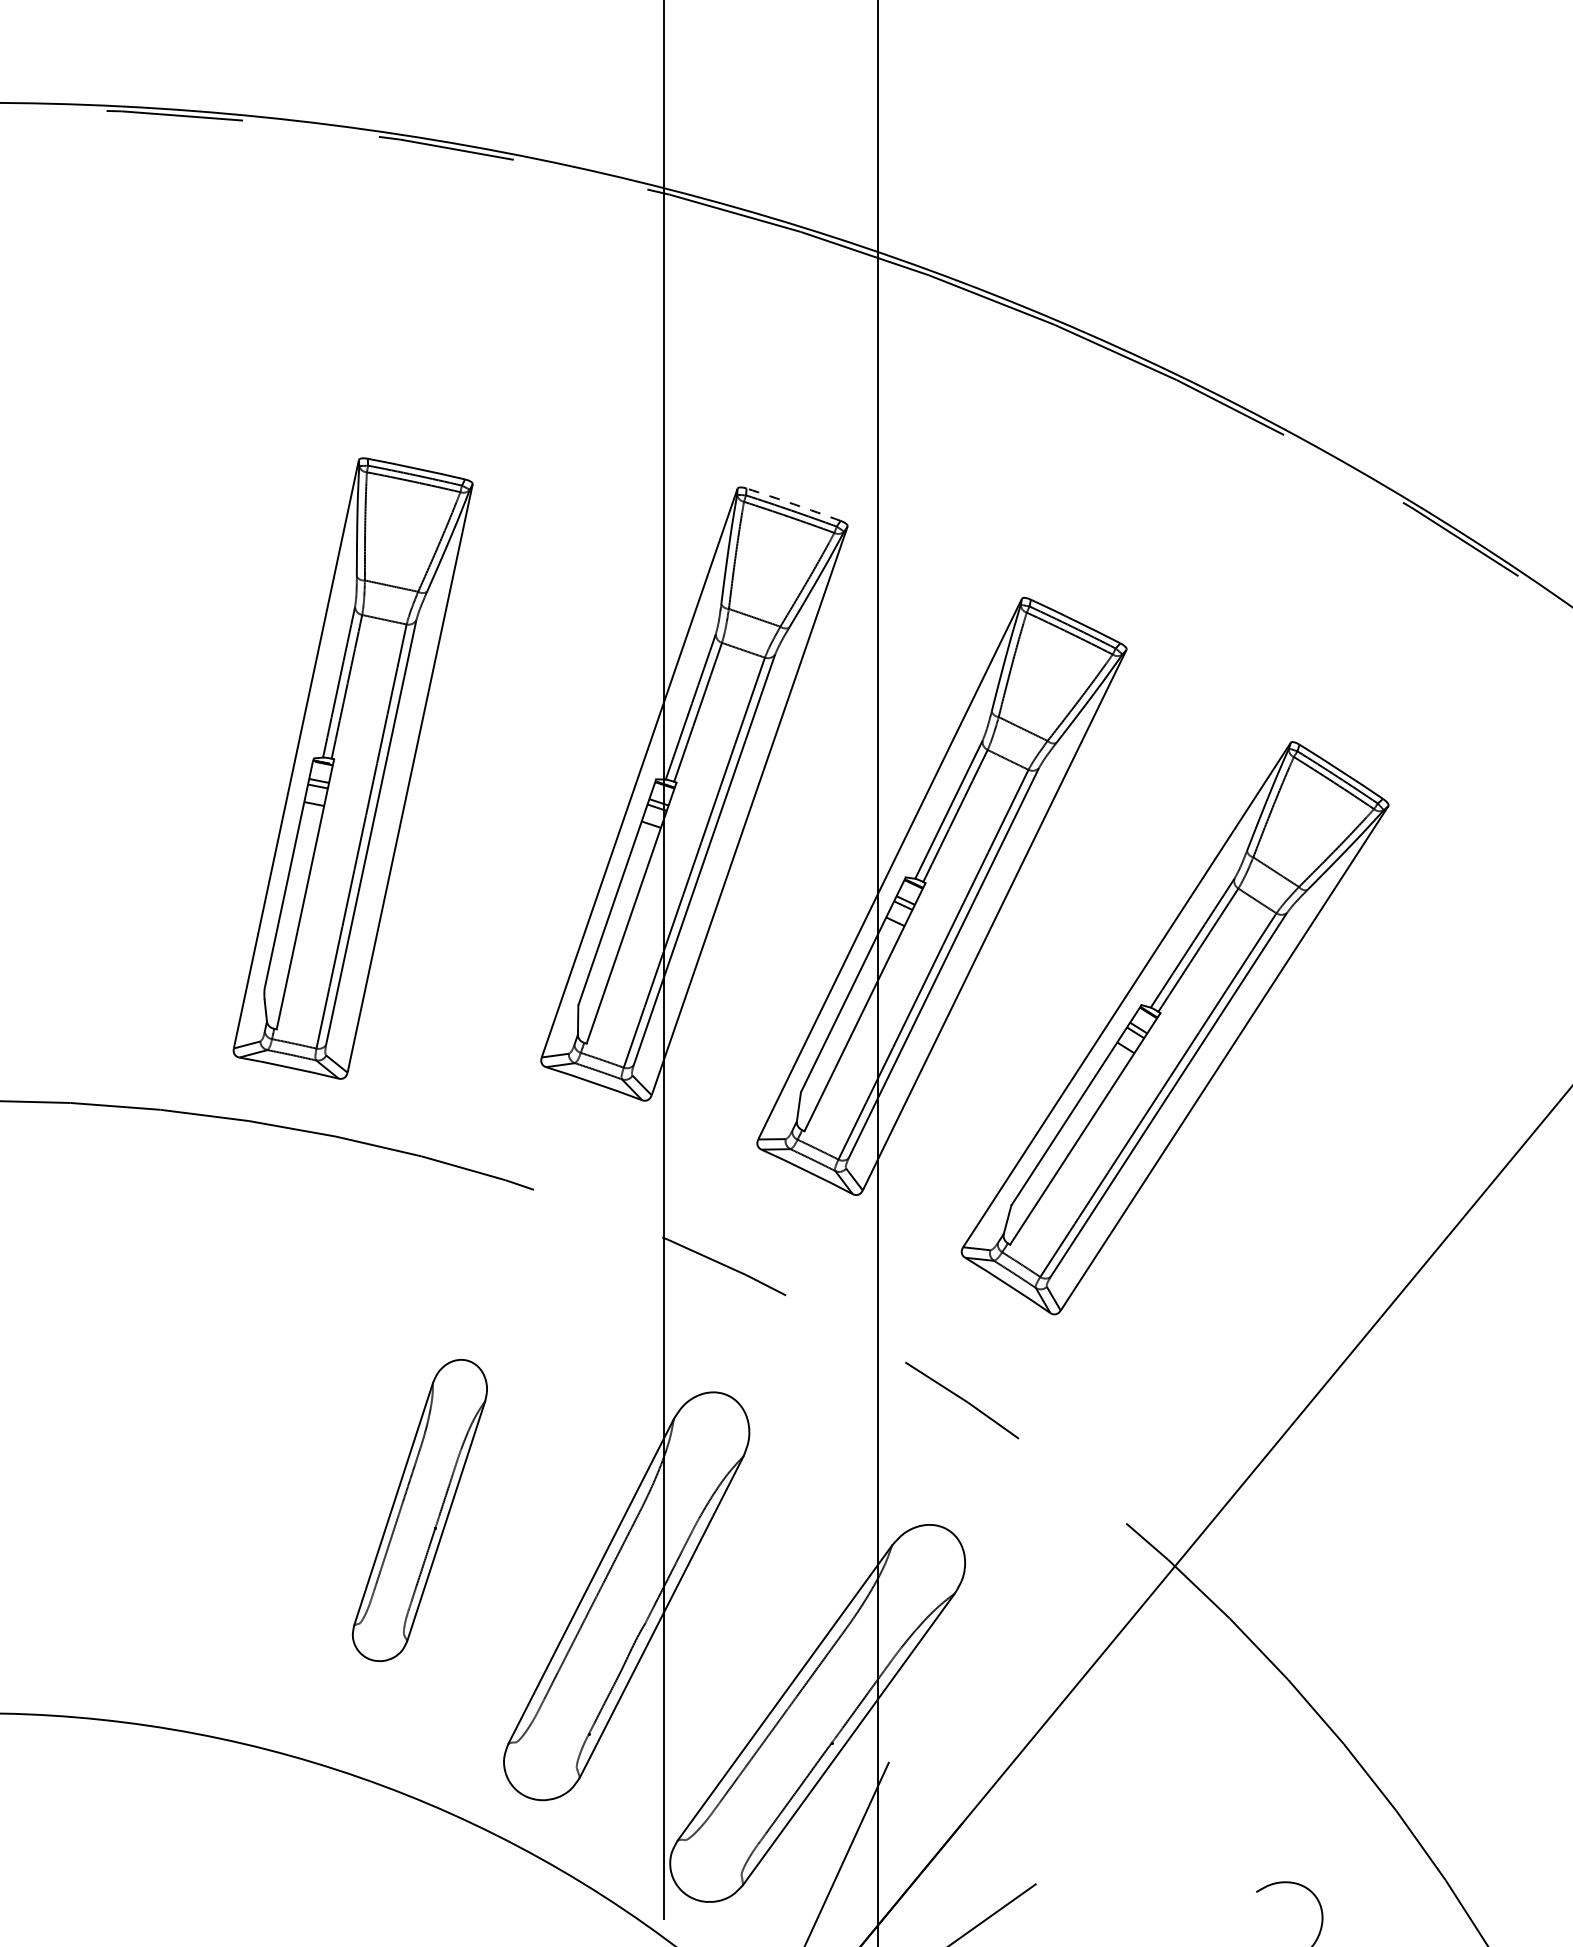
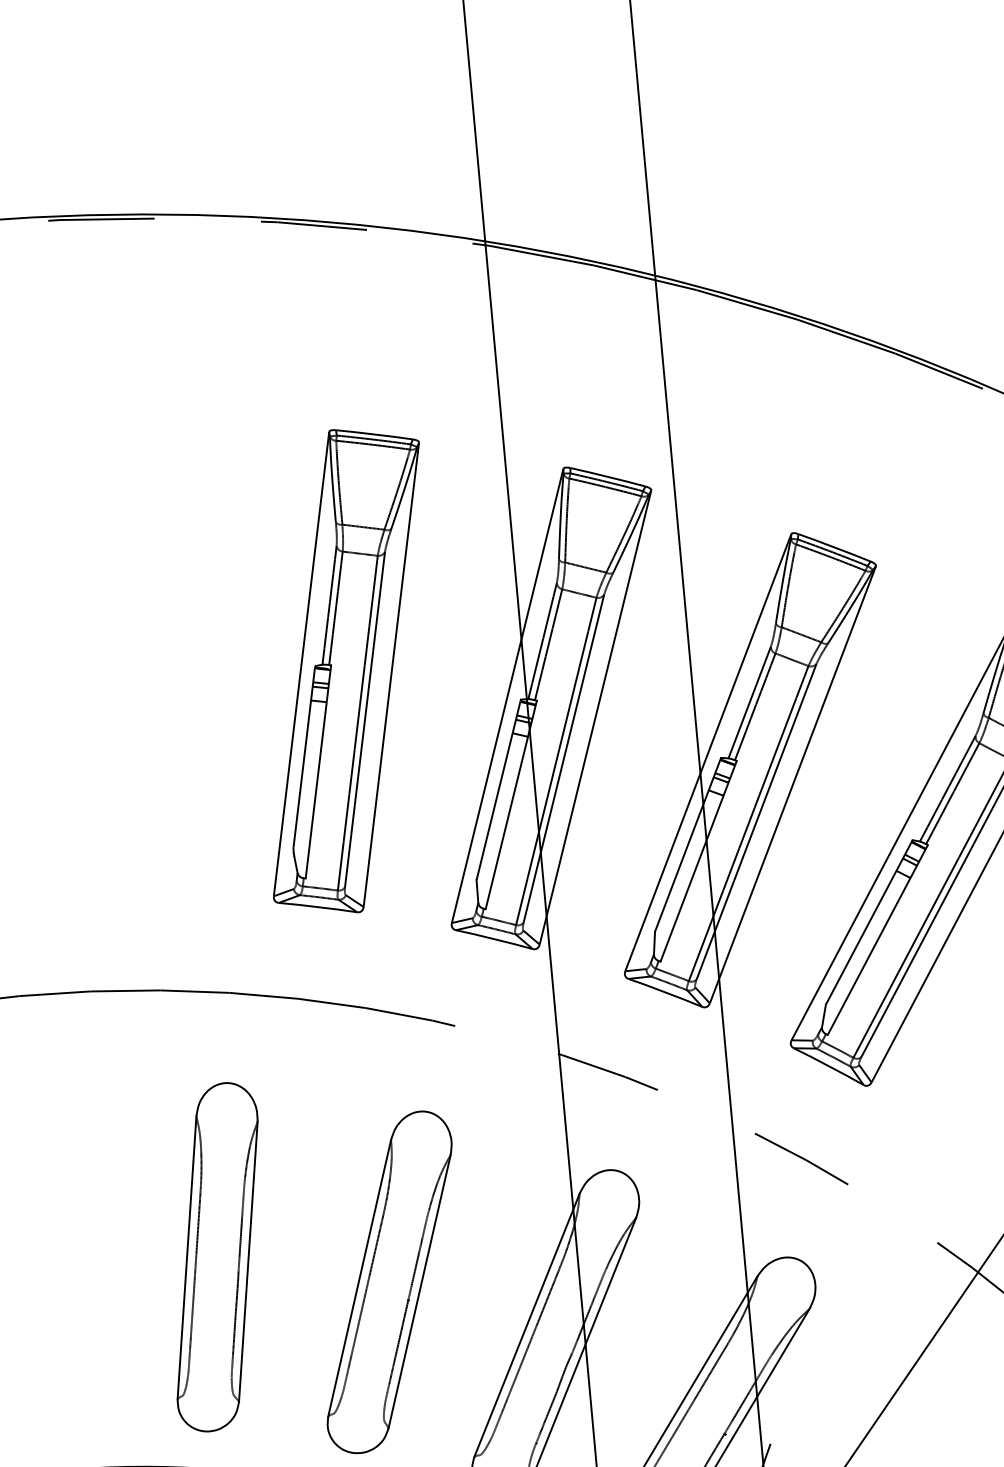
arc: (793, 504) -> (607, 477), dashed -> solid
part: (352, 768) -> (346, 671), moved
part: (202, 1458) -> (217, 1257), added
part: (419, 1510) -> (389, 1282), size x1.43

